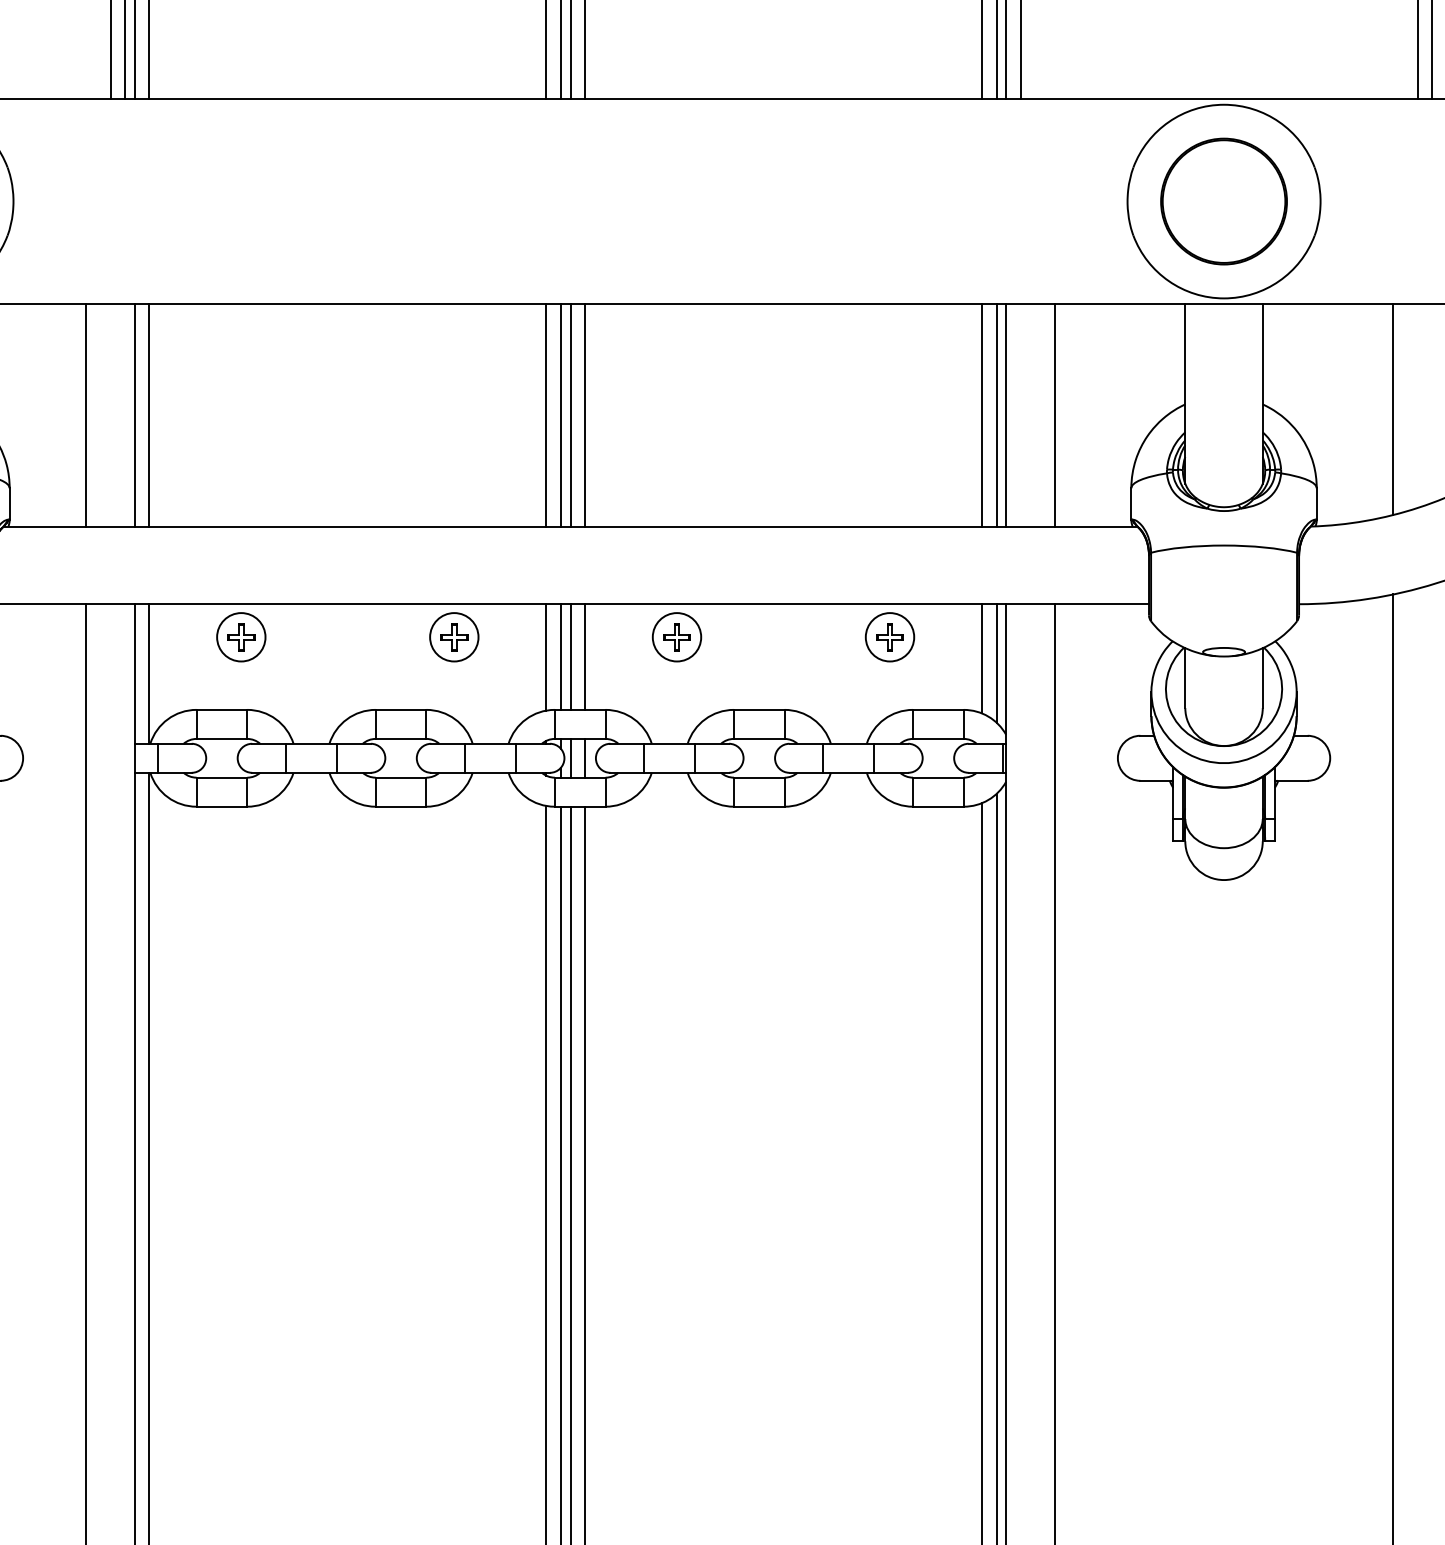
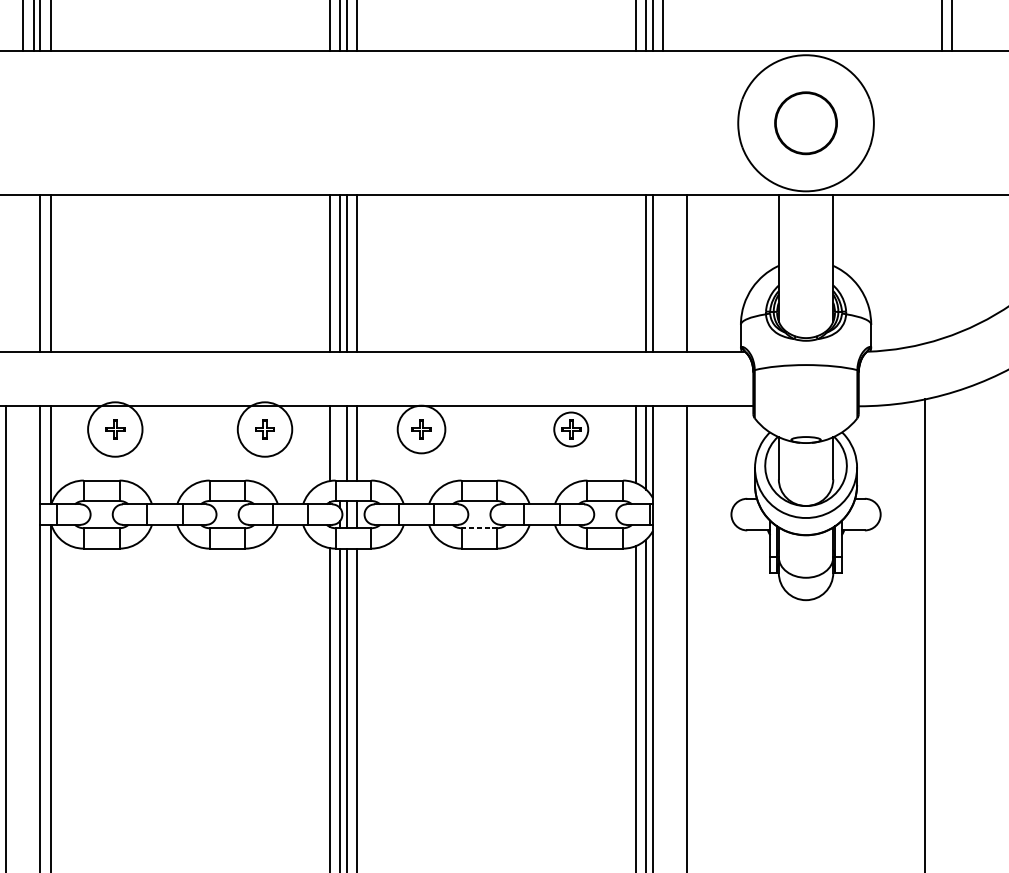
part: (1223, 201) -> (805, 123), size x0.7
line: (1393, 409) -> (925, 269), removed
line: (86, 415) -> (6, 273), removed
line: (981, 415) -> (635, 273), removed
circle: (241, 637) -> (115, 429), size x1.6
circle: (454, 637) -> (265, 429), size x1.6
circle: (676, 637) -> (421, 429), size x1.4
line: (560, 656) -> (339, 443), removed
line: (758, 777) -> (478, 528), solid -> dashed

